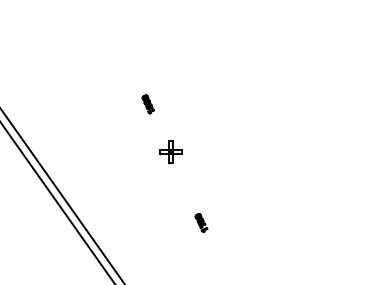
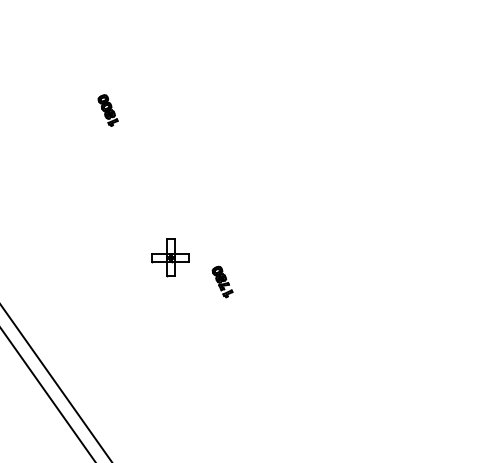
part: (147, 104) -> (106, 110), moved
part: (170, 152) -> (169, 258), moved
part: (201, 223) -> (222, 282), moved

